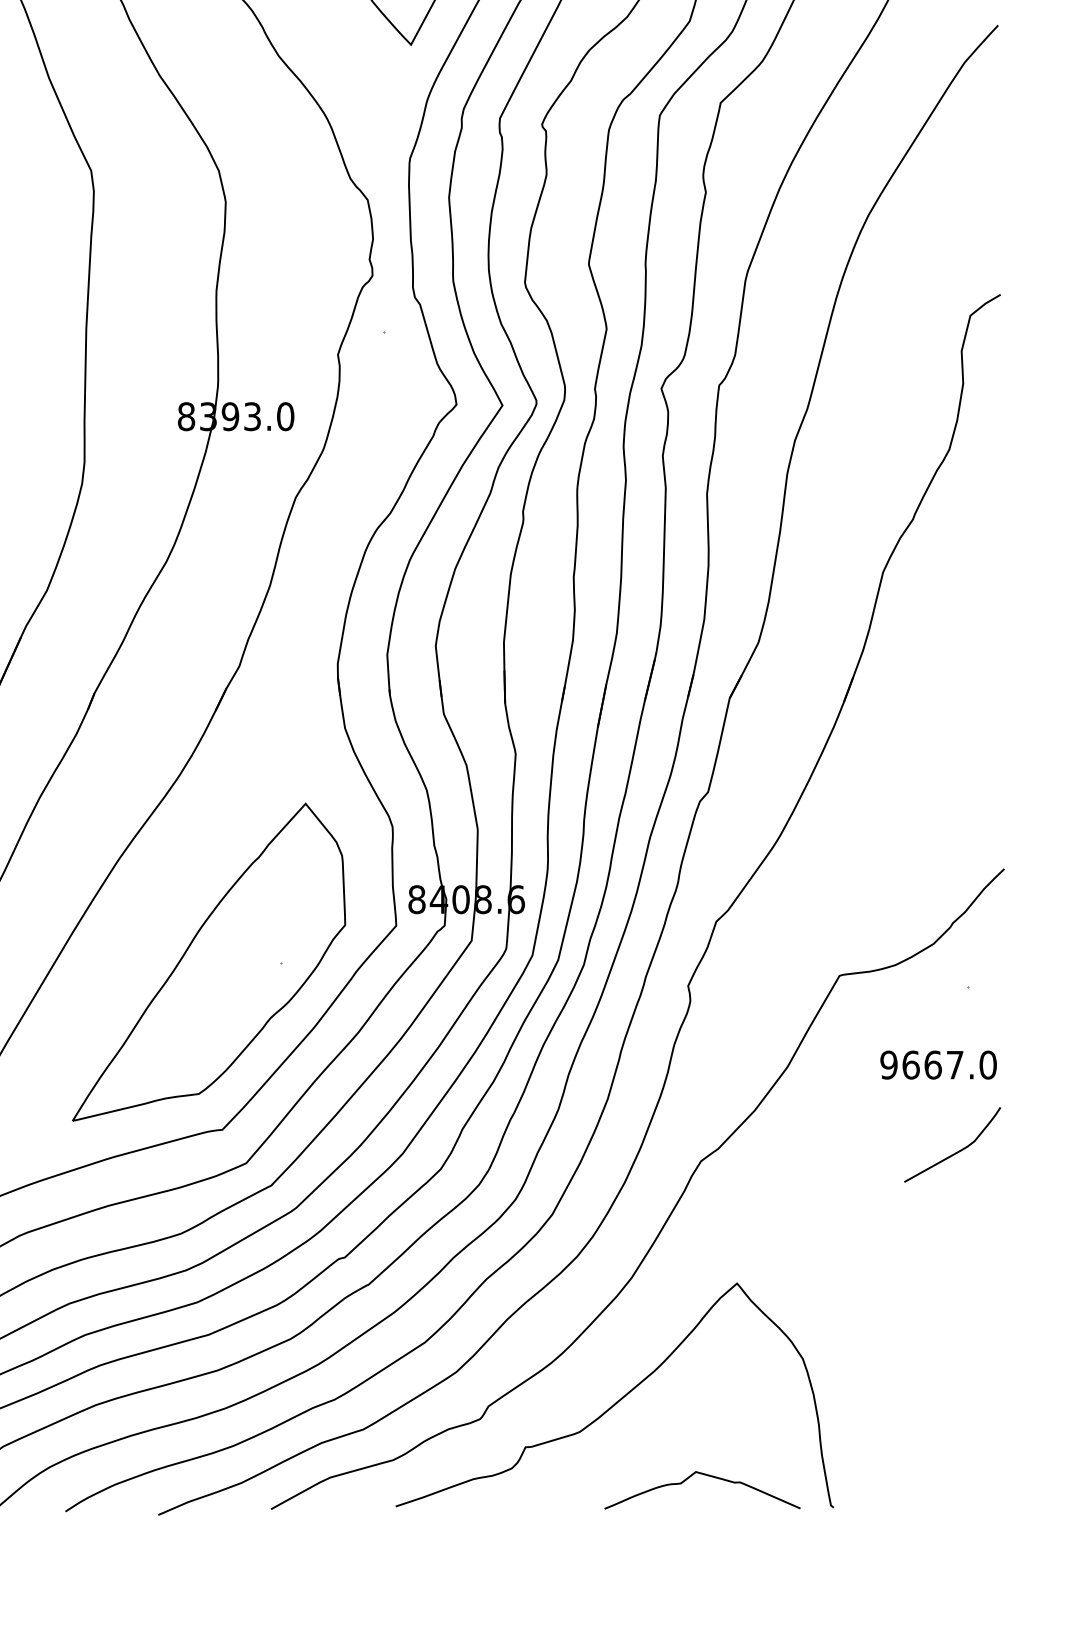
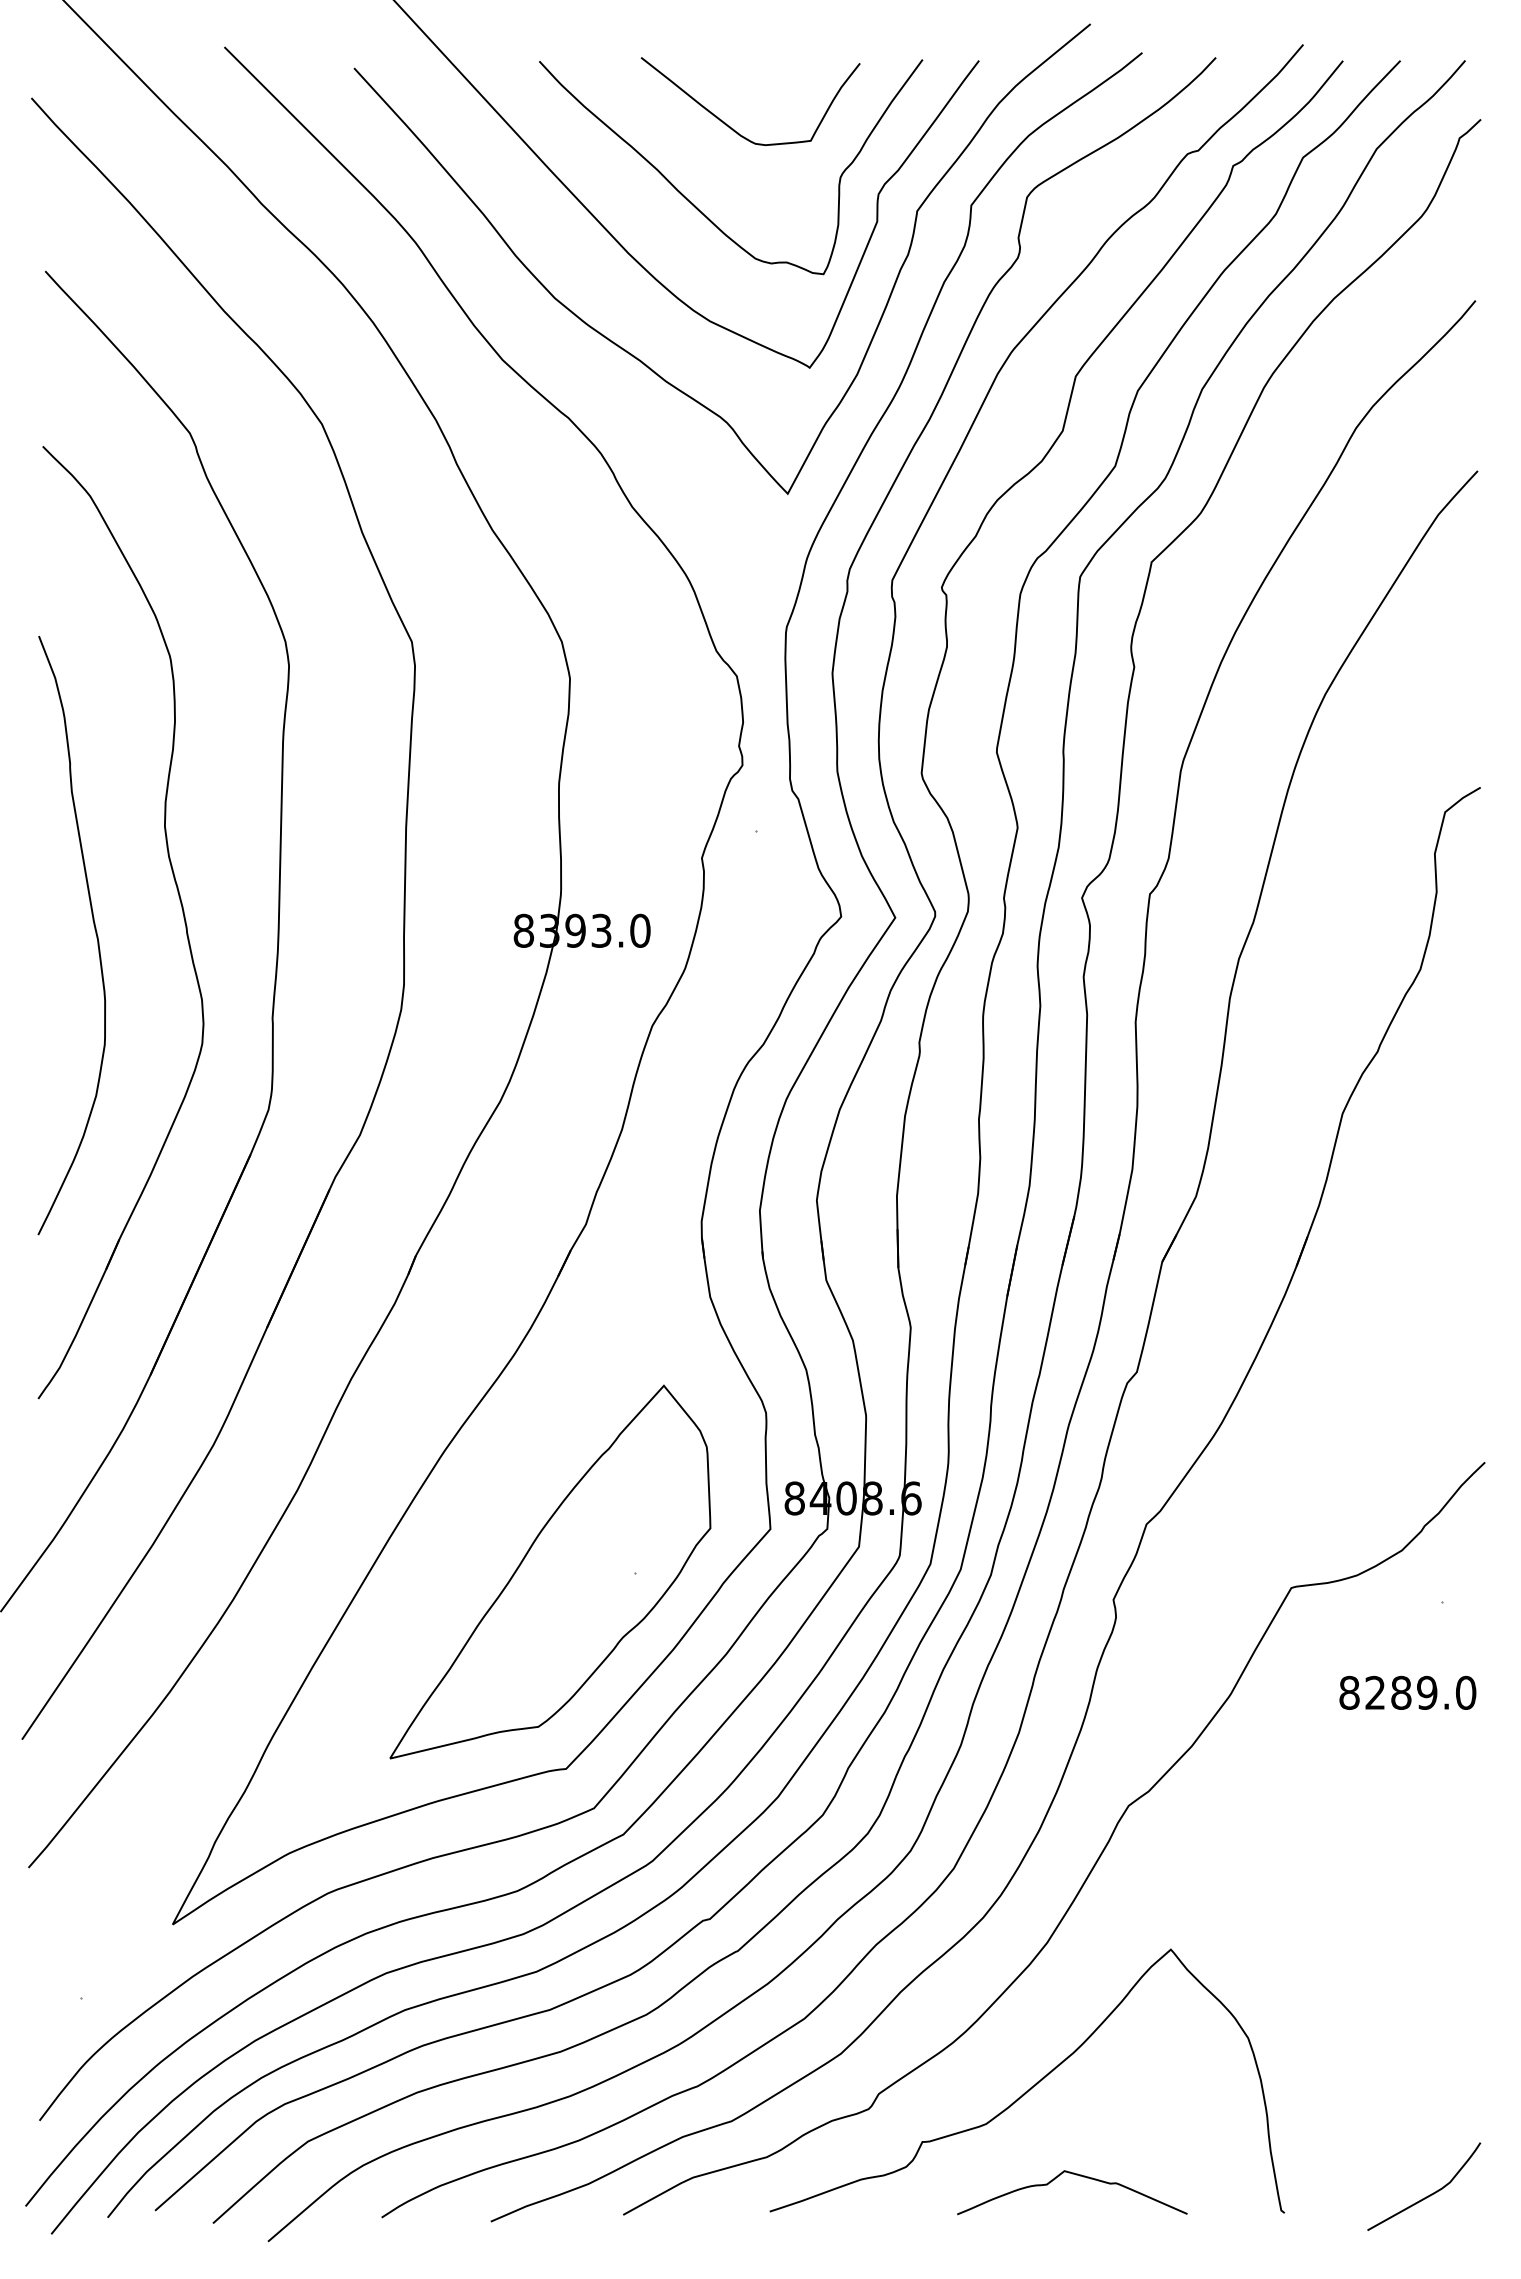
text: (922, 1064) -> (1388, 1692), 9667.0 -> 8289.0
curve: (957, 1151) -> (1429, 2194), moved
curve: (706, 1475) -> (1076, 2175), moved

